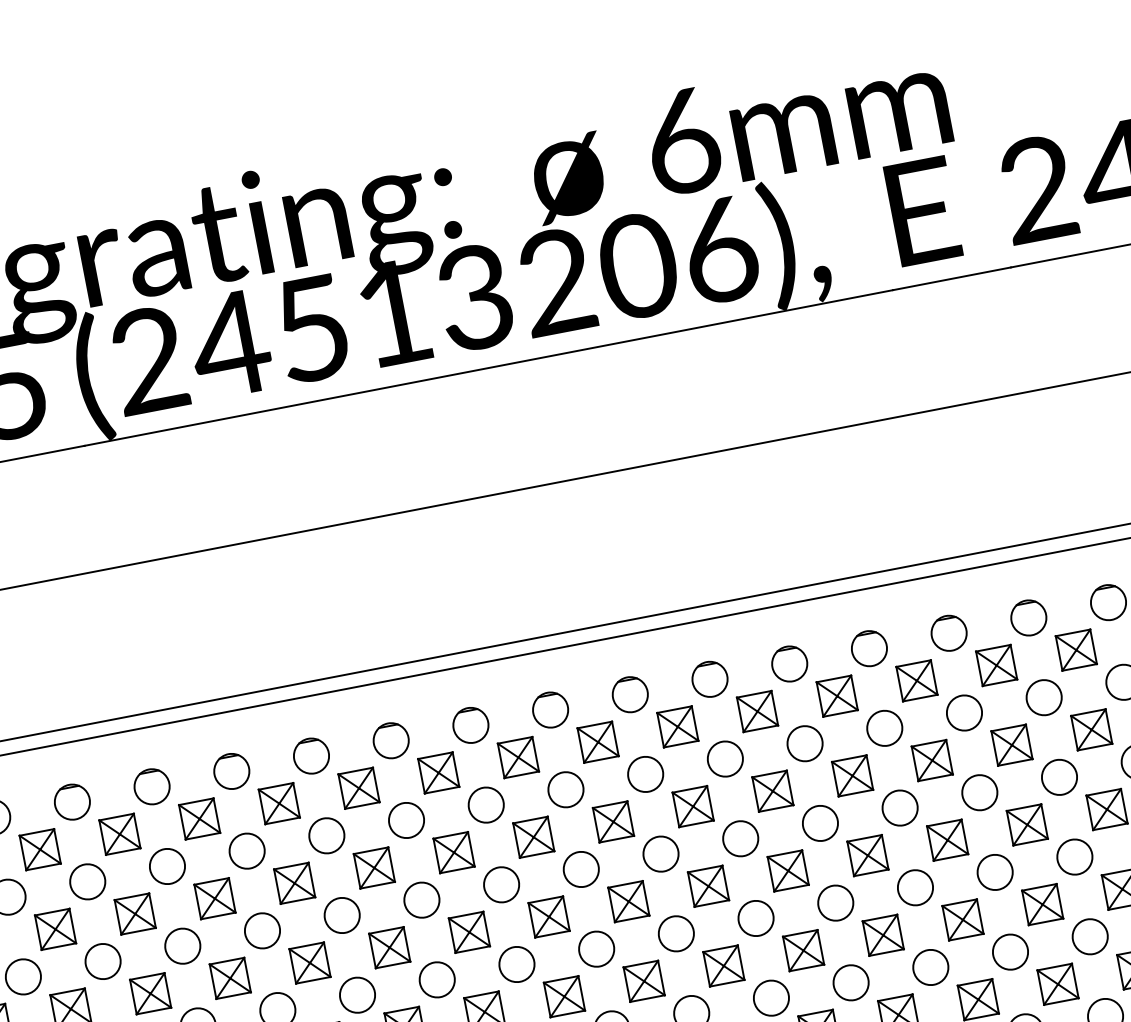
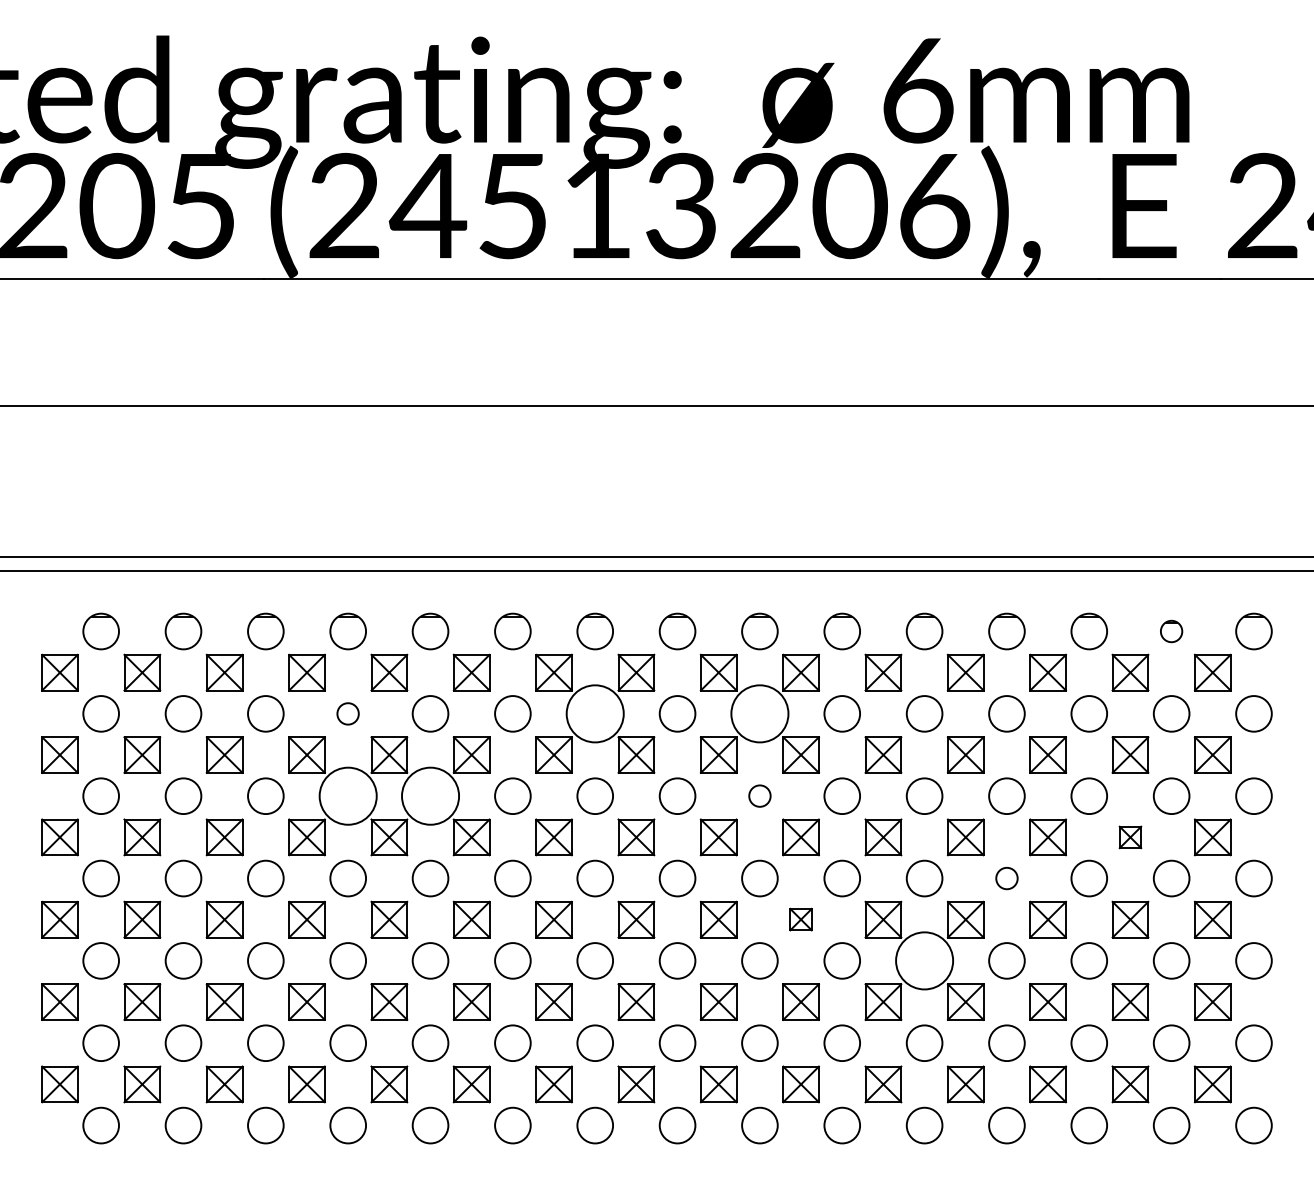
part: (1028, 617) -> (1171, 631), size x0.6
circle: (645, 774) -> (759, 713), size x1.6
circle: (486, 804) -> (595, 713), size x1.6
part: (1027, 825) -> (1130, 837), size x0.6
circle: (246, 850) -> (347, 713), size x0.6
circle: (660, 853) -> (759, 795), size x0.6
circle: (915, 887) -> (1006, 878), size x0.6
circle: (342, 915) -> (430, 796), size x1.6
circle: (262, 931) -> (348, 796), size x1.6
part: (723, 965) -> (800, 919), size x0.6
circle: (850, 982) -> (924, 960), size x1.6

